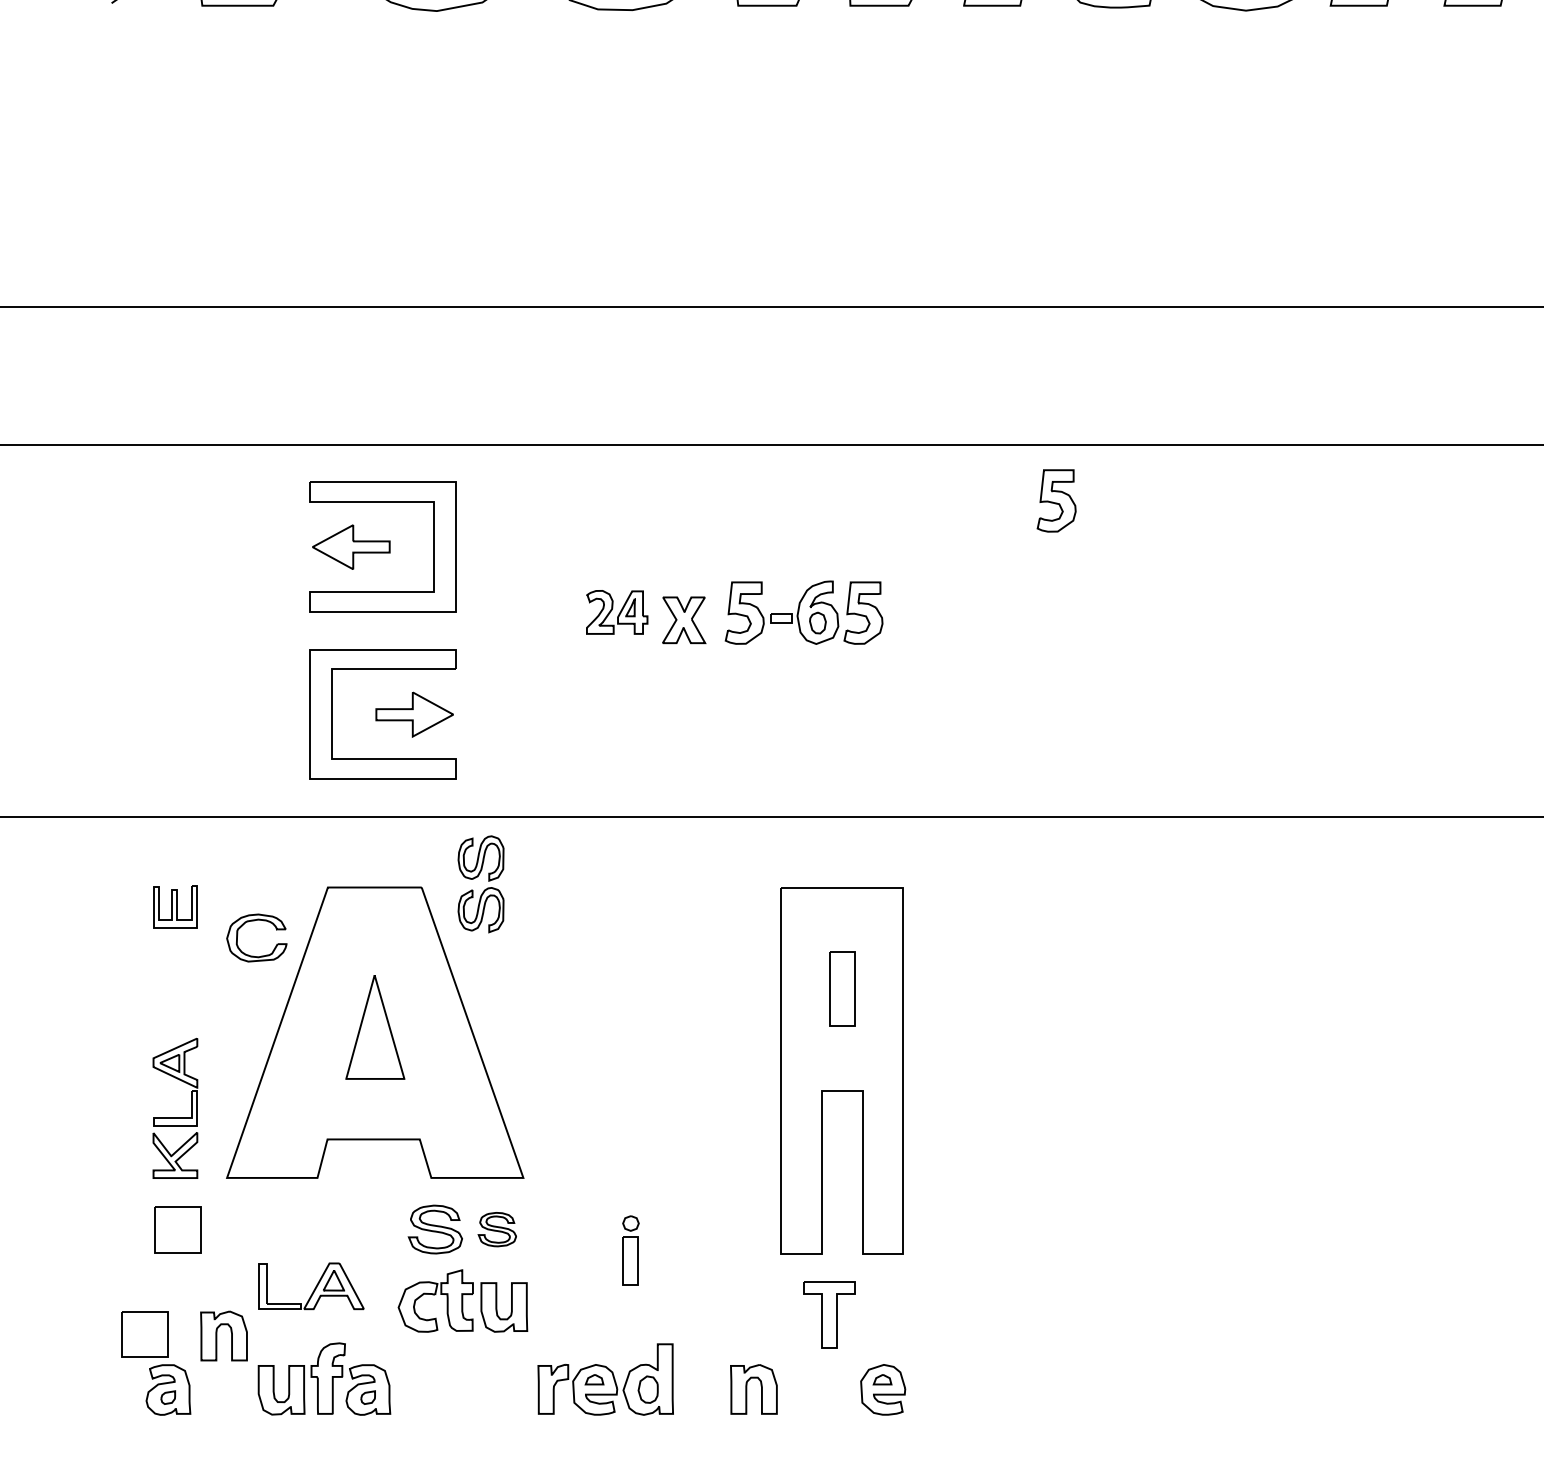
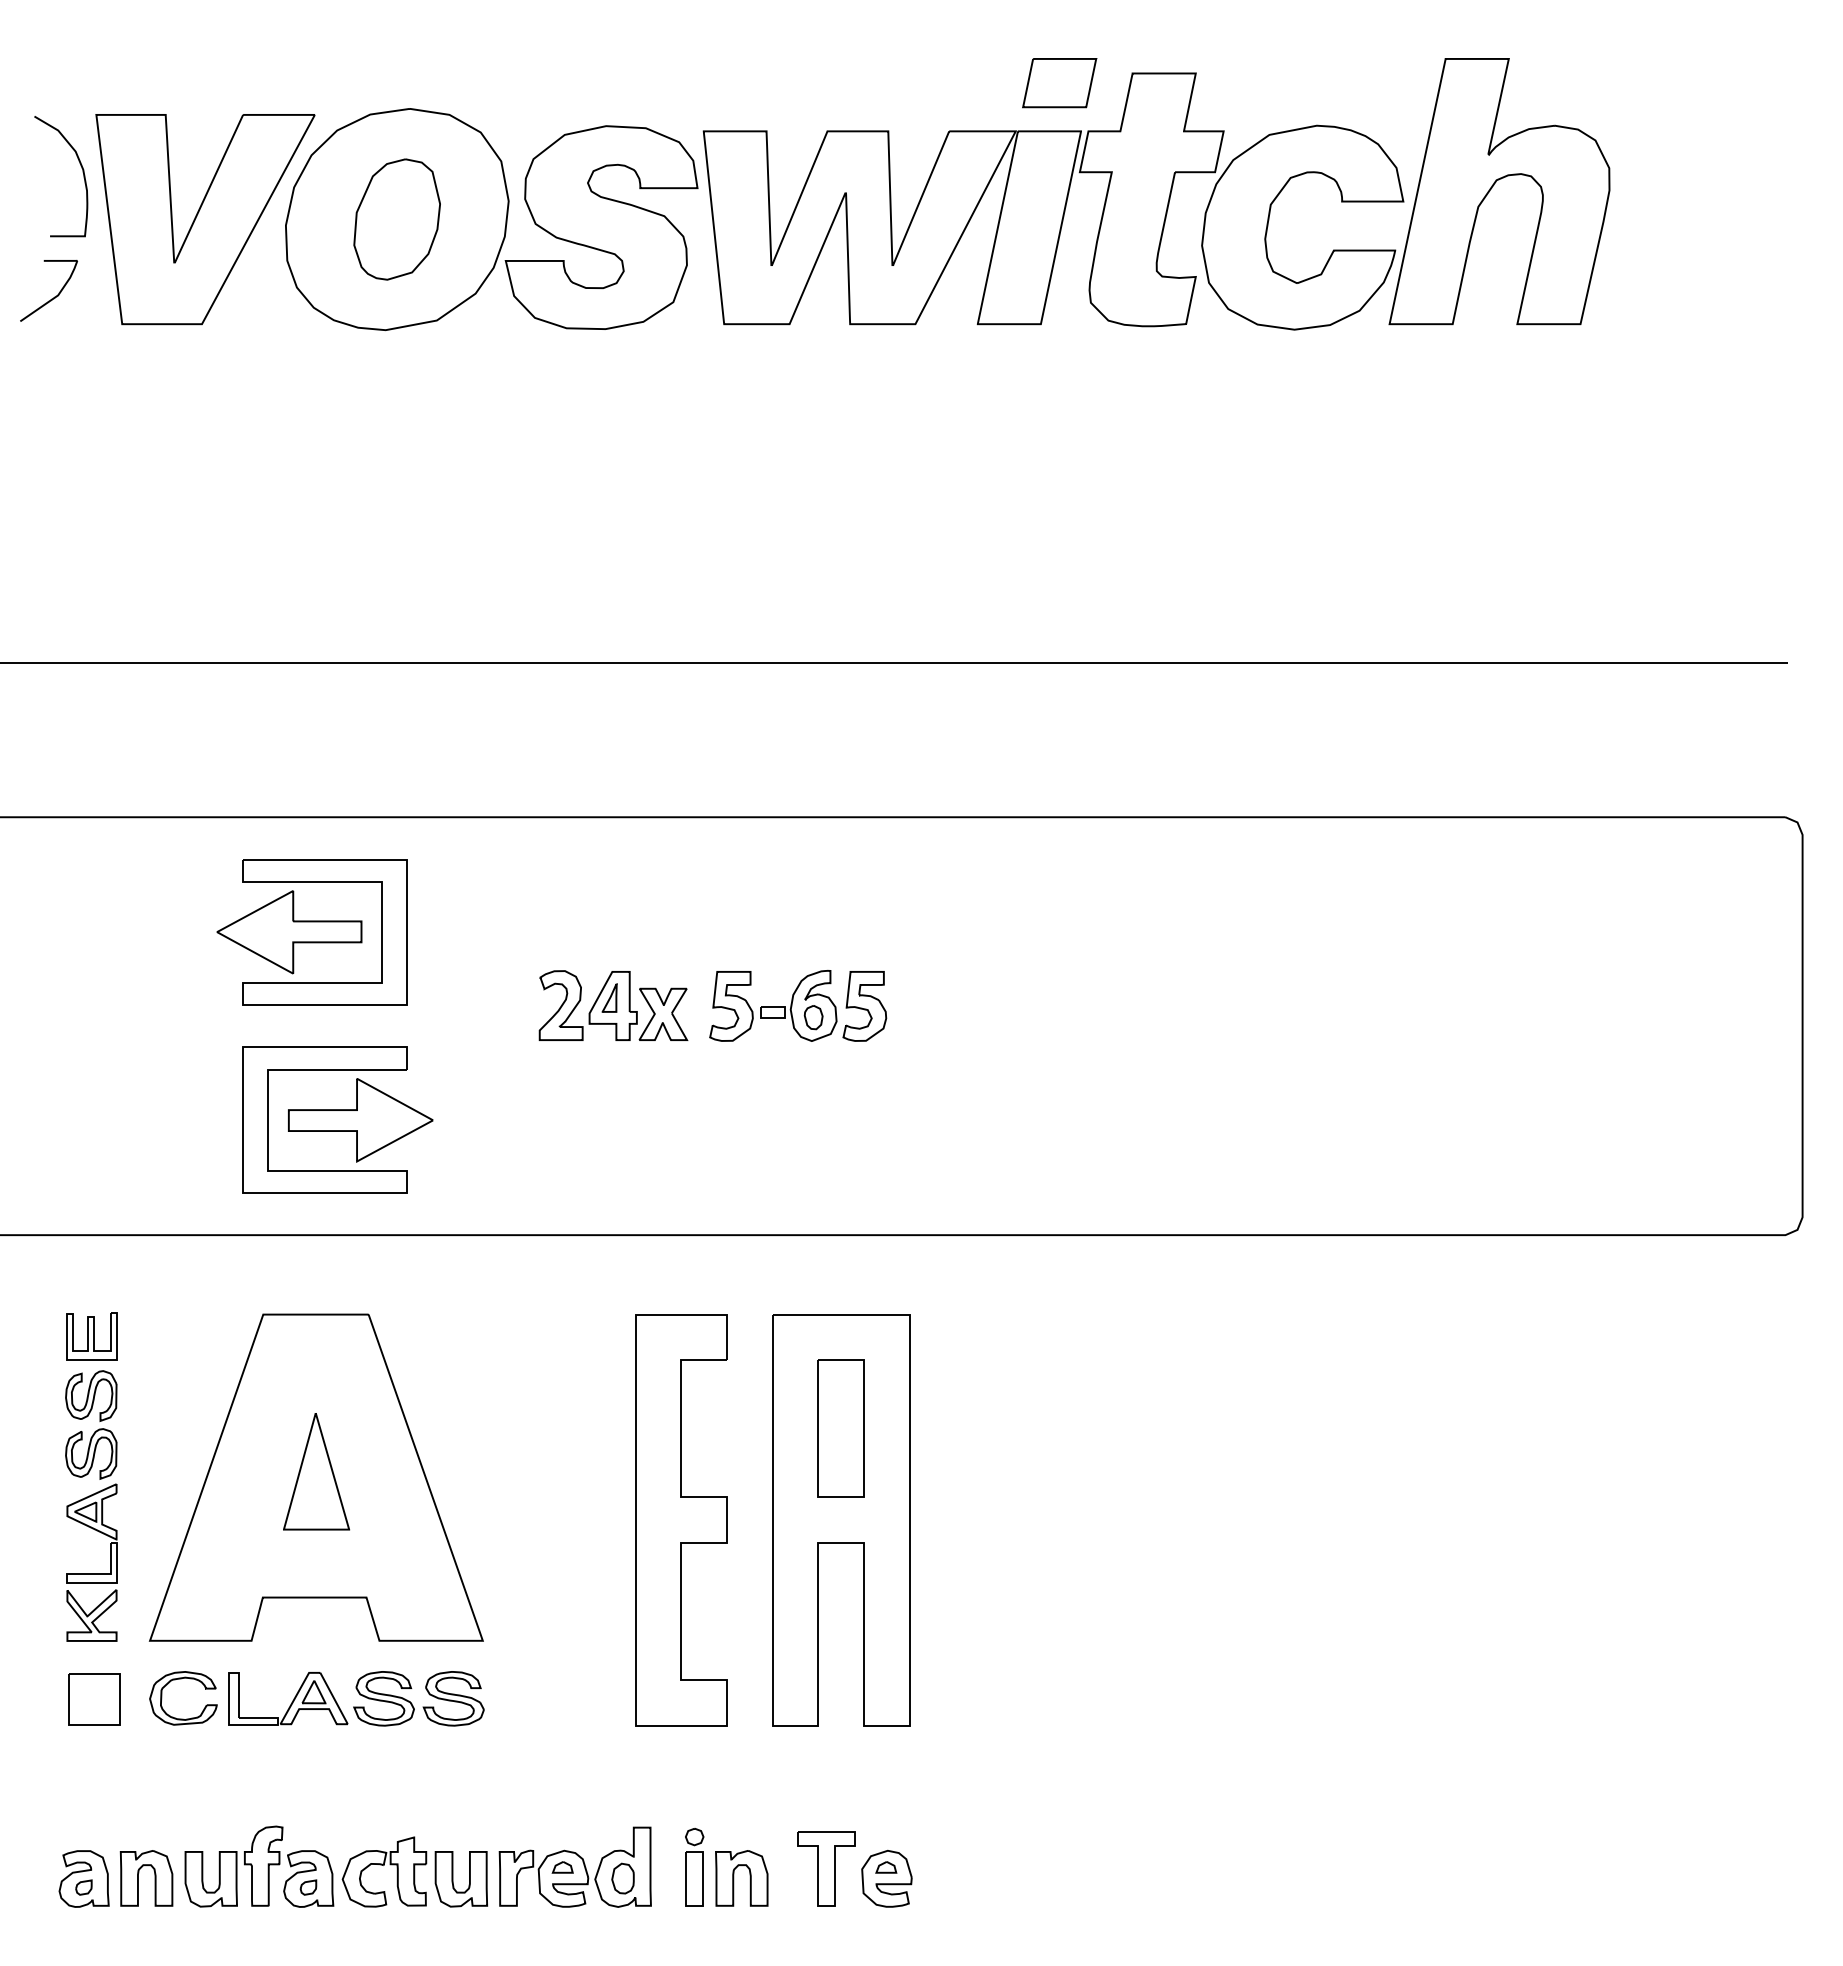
part: (1056, 501) -> (1081, 880), removed
part: (351, 547) -> (289, 932), size x1.67
part: (616, 612) -> (587, 1005), size x1.43
part: (414, 714) -> (360, 1120), size x1.67
part: (484, 889) -> (95, 1430), moved
part: (255, 921) -> (181, 1679), moved
part: (841, 988) -> (840, 1428), size x1.67
part: (700, 1070) -> (681, 1520), added
part: (497, 1229) -> (453, 1698), size x1.43
part: (630, 1250) -> (694, 1867), moved
part: (311, 1286) -> (288, 1698), moved
part: (462, 1300) -> (414, 1871), moved
part: (829, 1314) -> (826, 1868), moved
part: (144, 1334) -> (57, 1816), removed
part: (216, 1336) -> (138, 1878), moved

